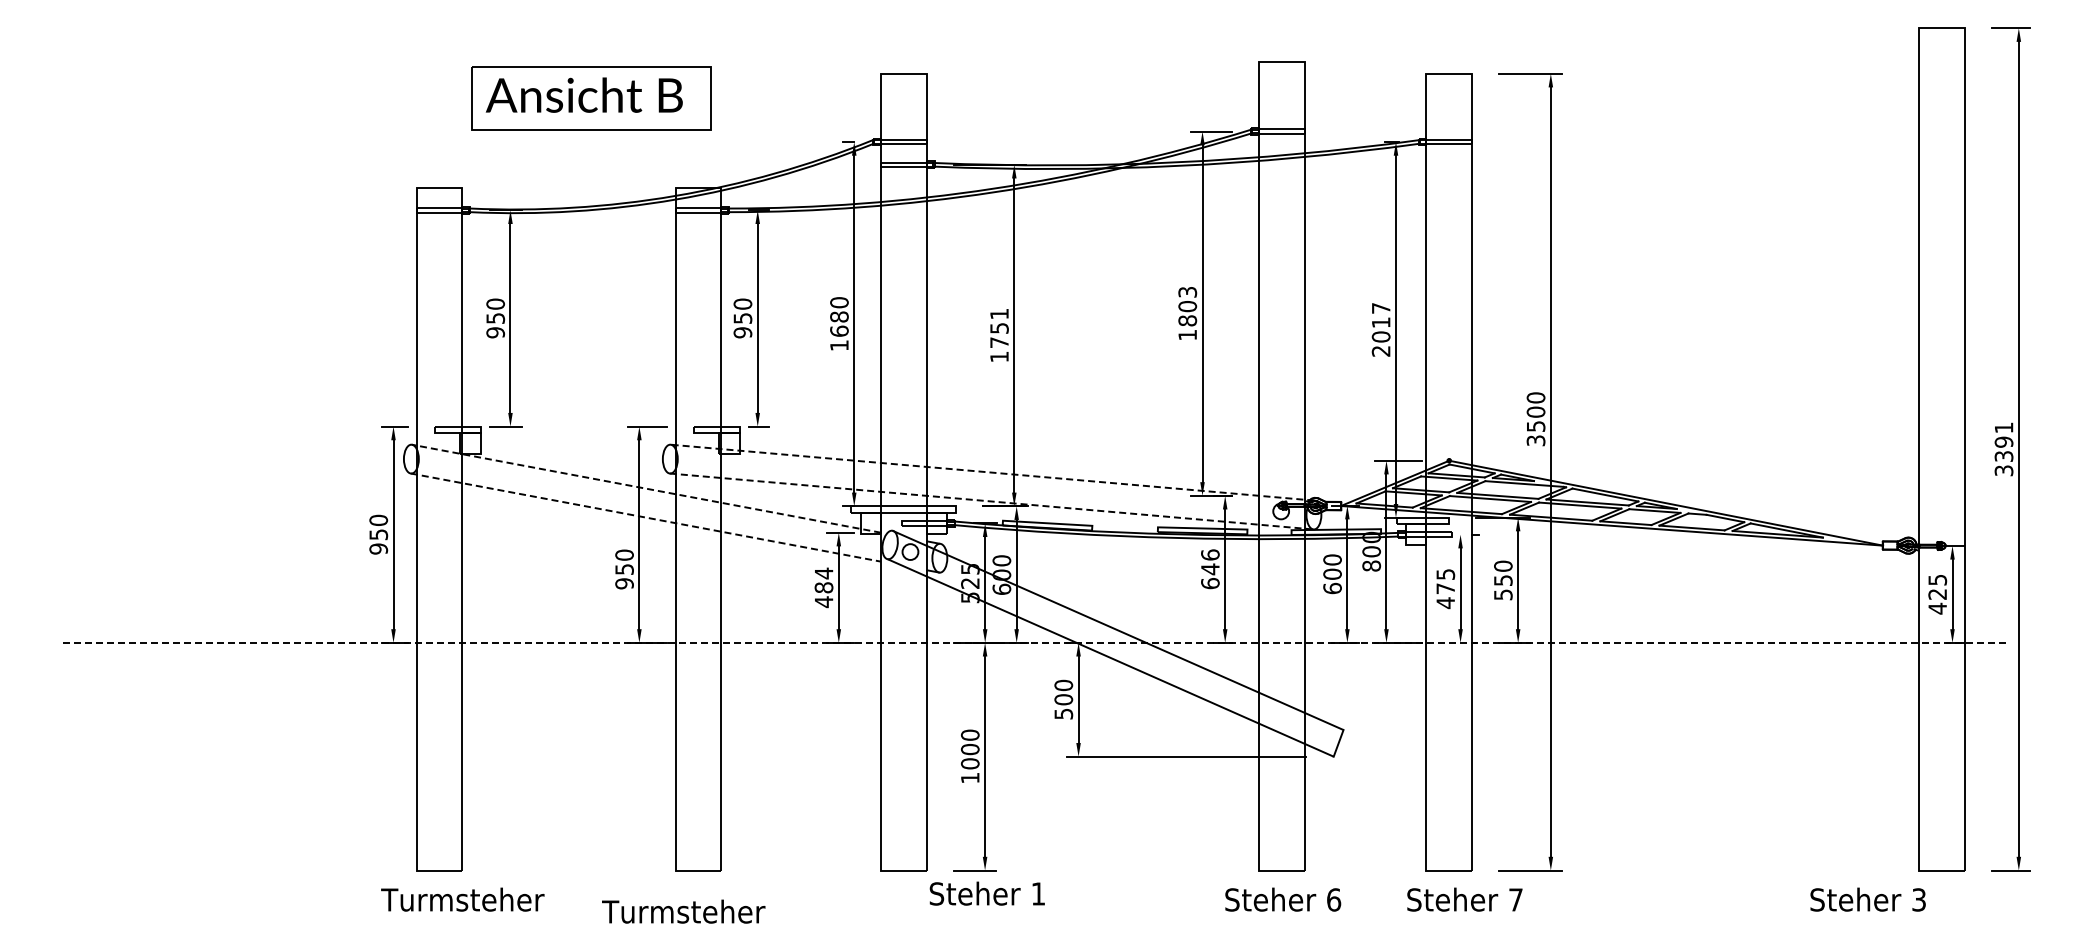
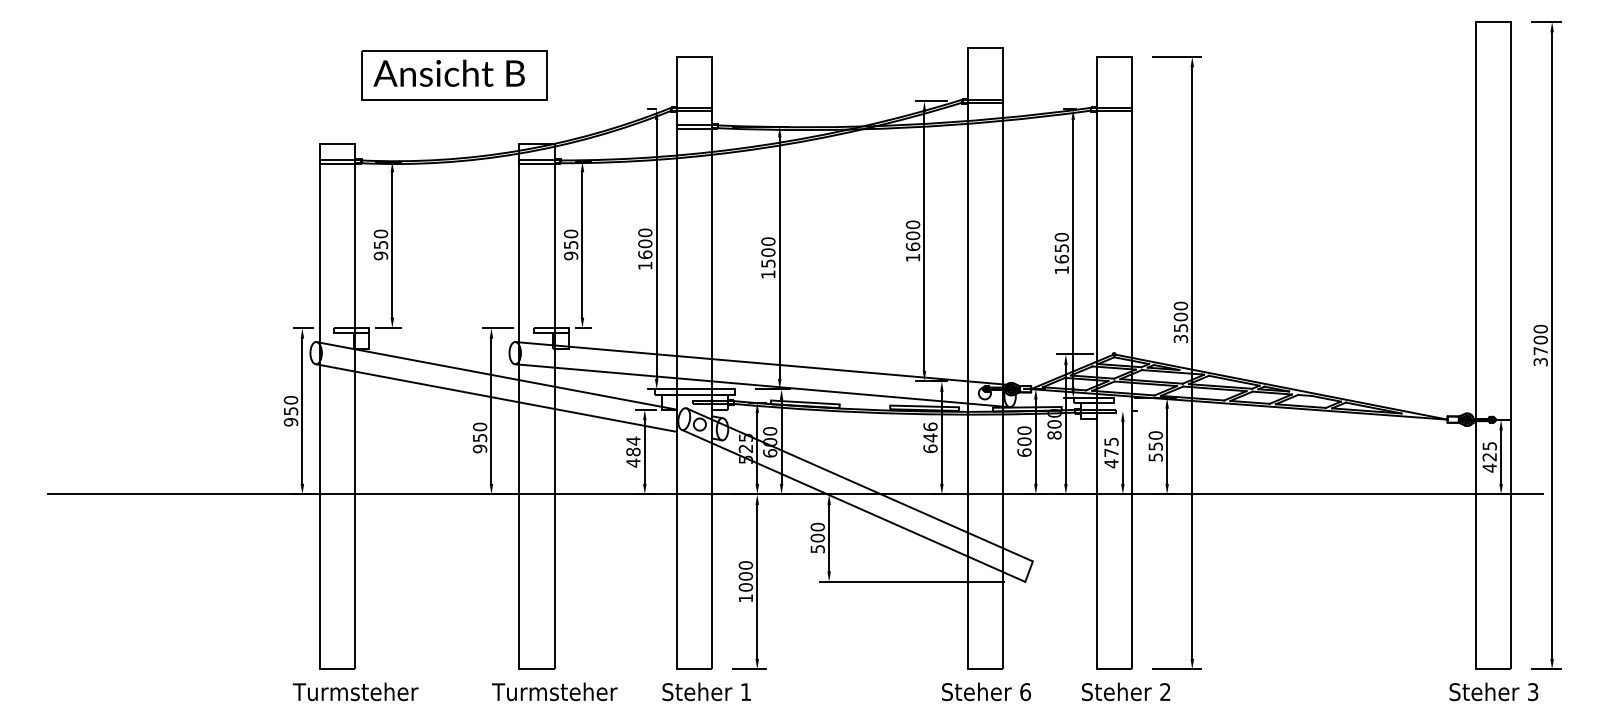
text: (1187, 306) -> (912, 235), 1803 -> 1600
text: (839, 316) -> (645, 243), 1680 -> 1600
text: (999, 328) -> (768, 252), 1751 -> 1500
text: (1380, 329) -> (1061, 253), 2017 -> 1650
text: (2003, 441) -> (1540, 339), 3391 -> 3700
line: (992, 472) -> (762, 363), dashed -> solid
line: (646, 488) -> (496, 375), dashed -> solid
line: (992, 501) -> (762, 385), dashed -> solid
line: (646, 517) -> (496, 398), dashed -> solid
line: (1035, 642) -> (796, 494), dashed -> solid
text: (986, 893) -> (706, 691), moved
text: (1515, 899) -> (1165, 691), 7 -> 2
text: (1867, 899) -> (1493, 691), moved
text: (683, 911) -> (554, 691), moved

